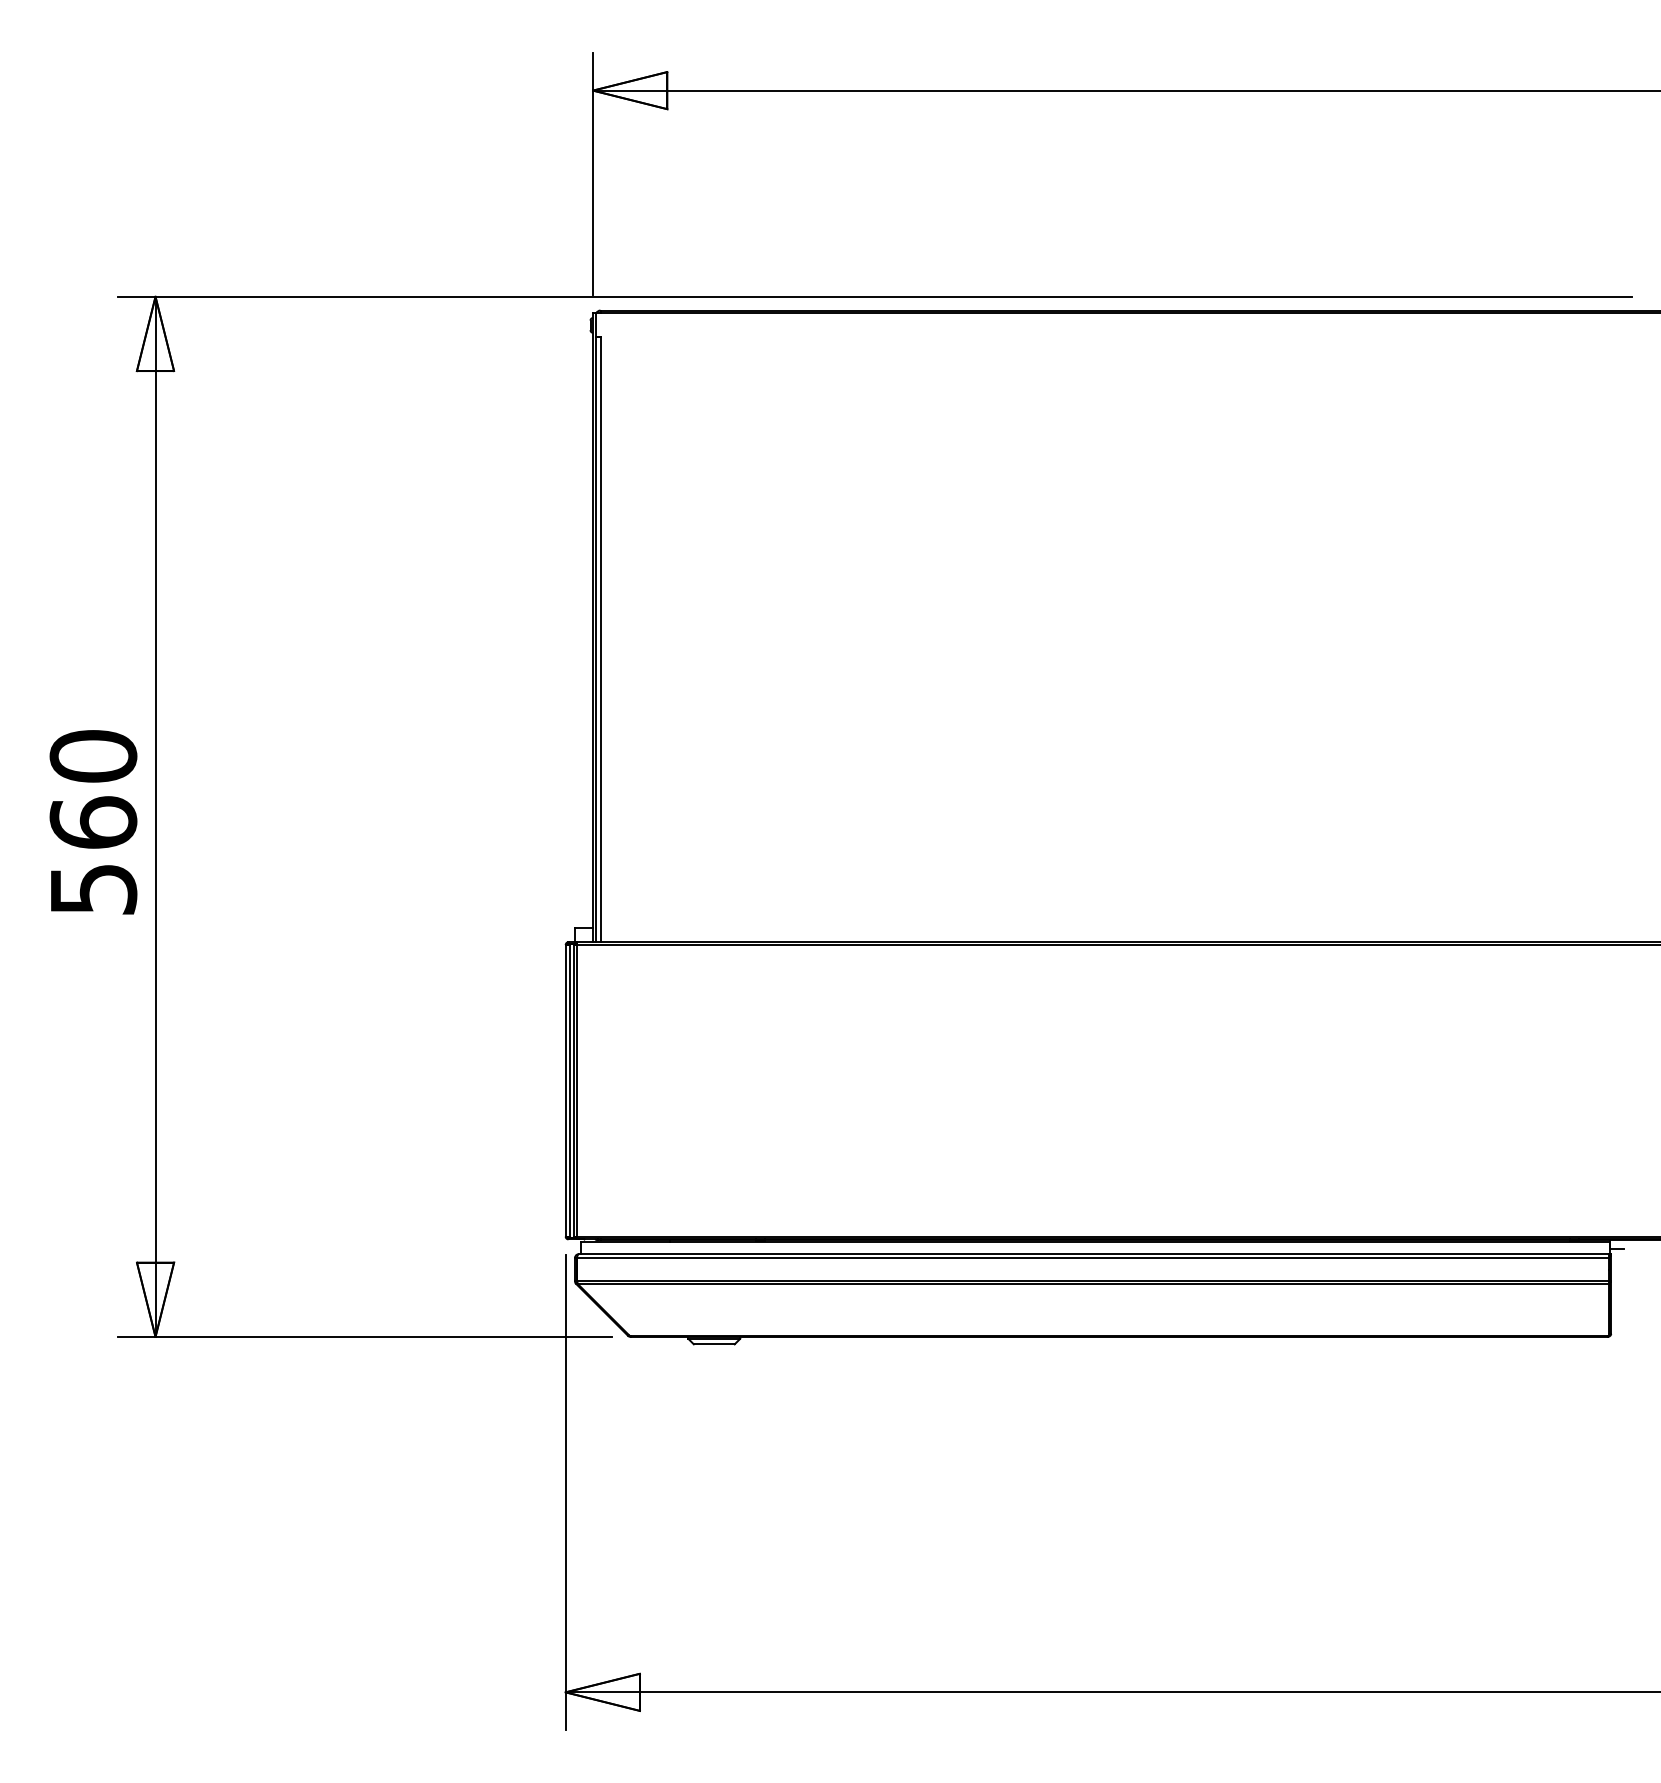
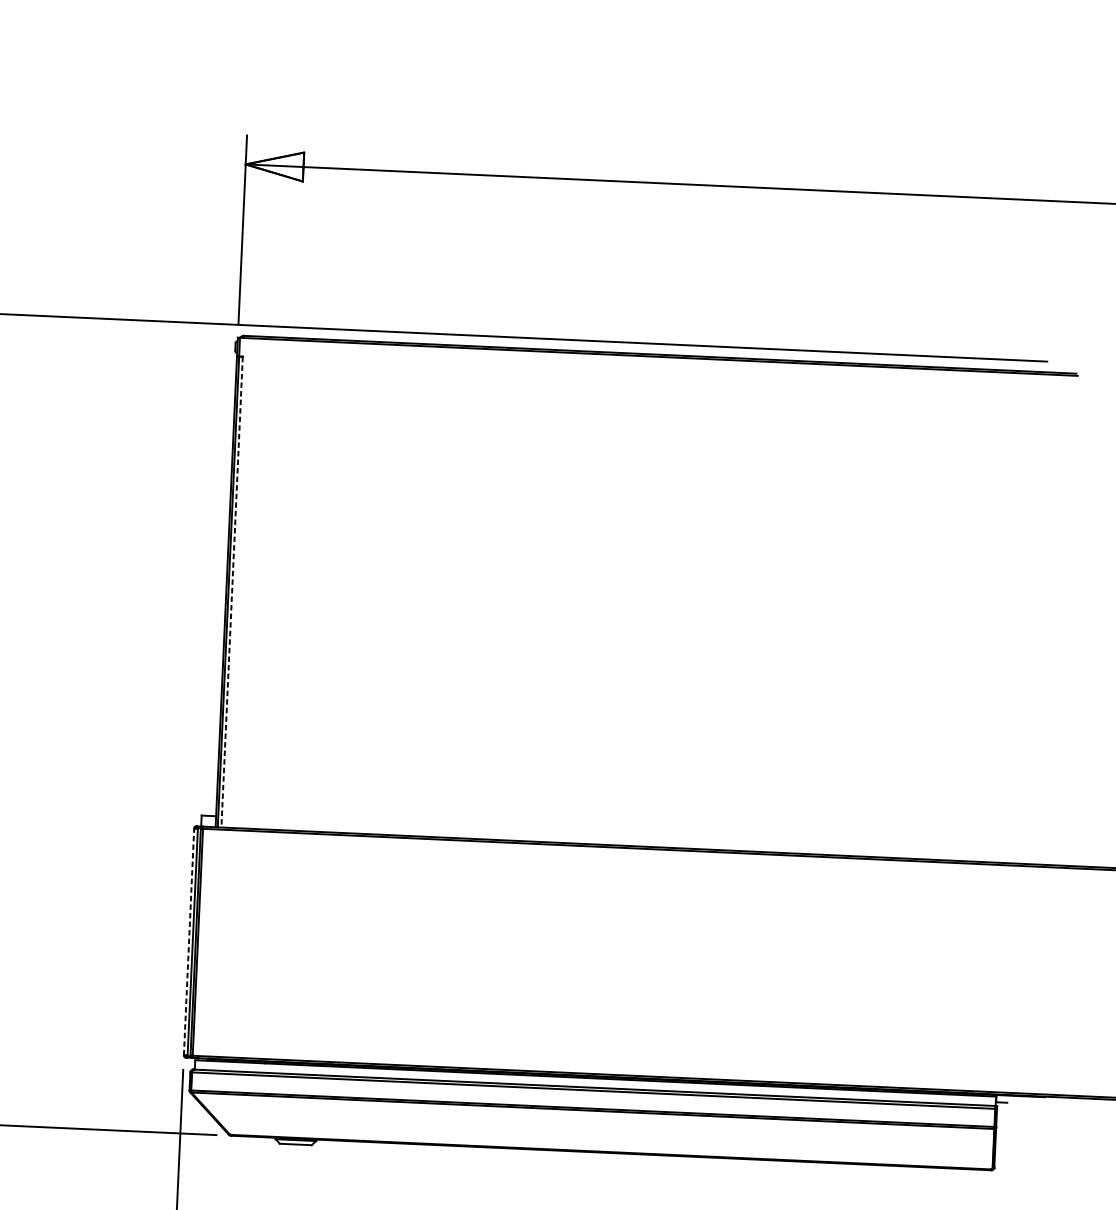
line: (600, 640) -> (232, 592), solid -> dashed
line: (565, 1090) -> (188, 941), solid -> dashed

